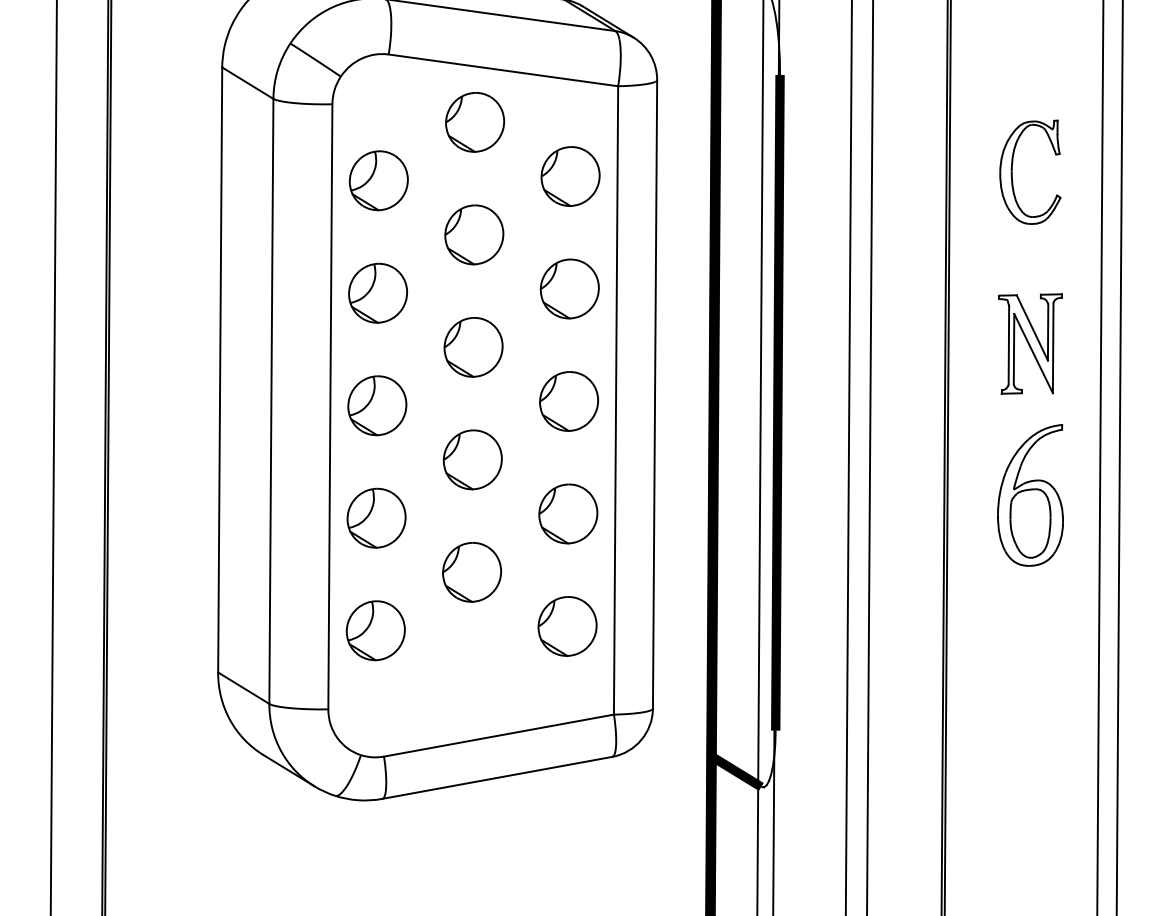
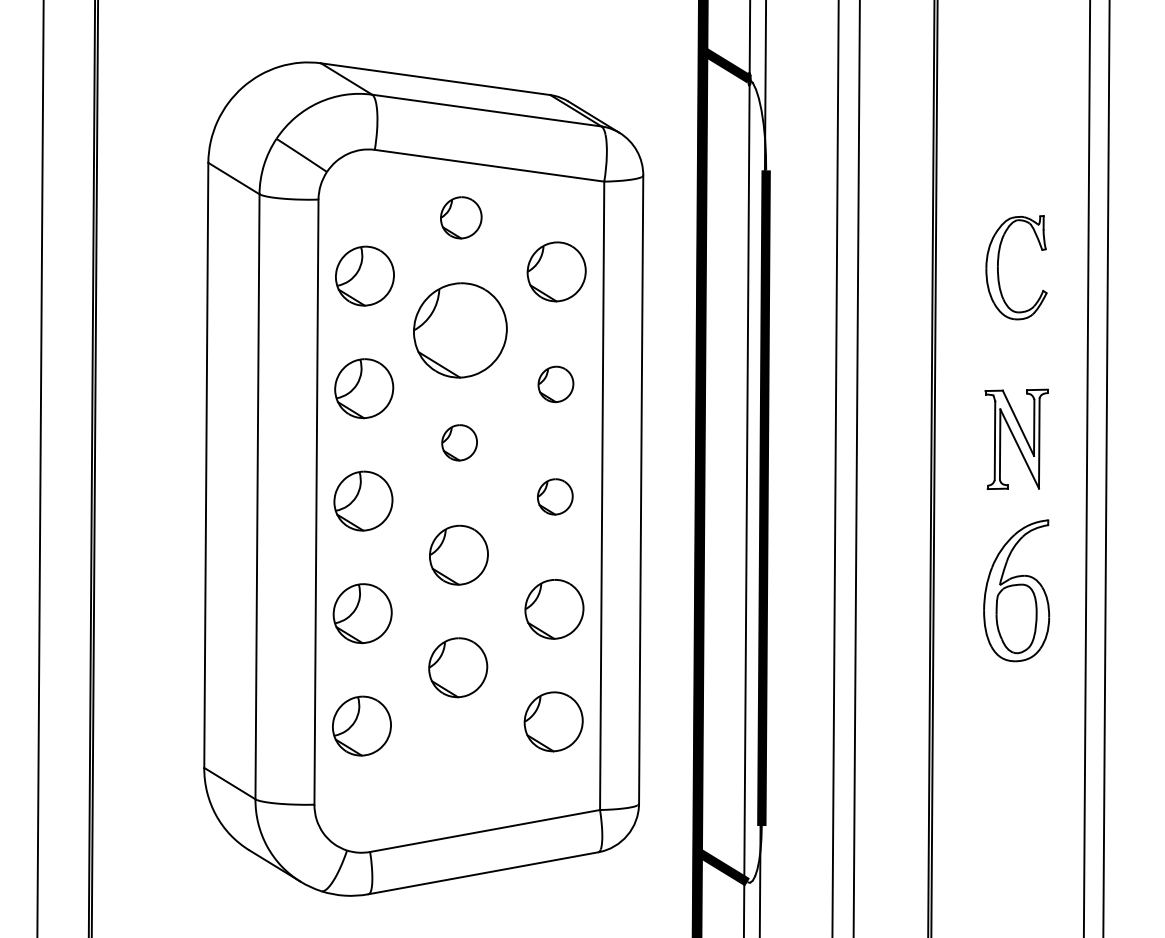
part: (475, 122) -> (461, 217), size x0.7
part: (474, 234) -> (460, 329), size x1.6
part: (569, 289) -> (555, 384), size x0.6
part: (473, 347) -> (459, 442), size x0.6
part: (569, 401) -> (555, 496), size x0.6

